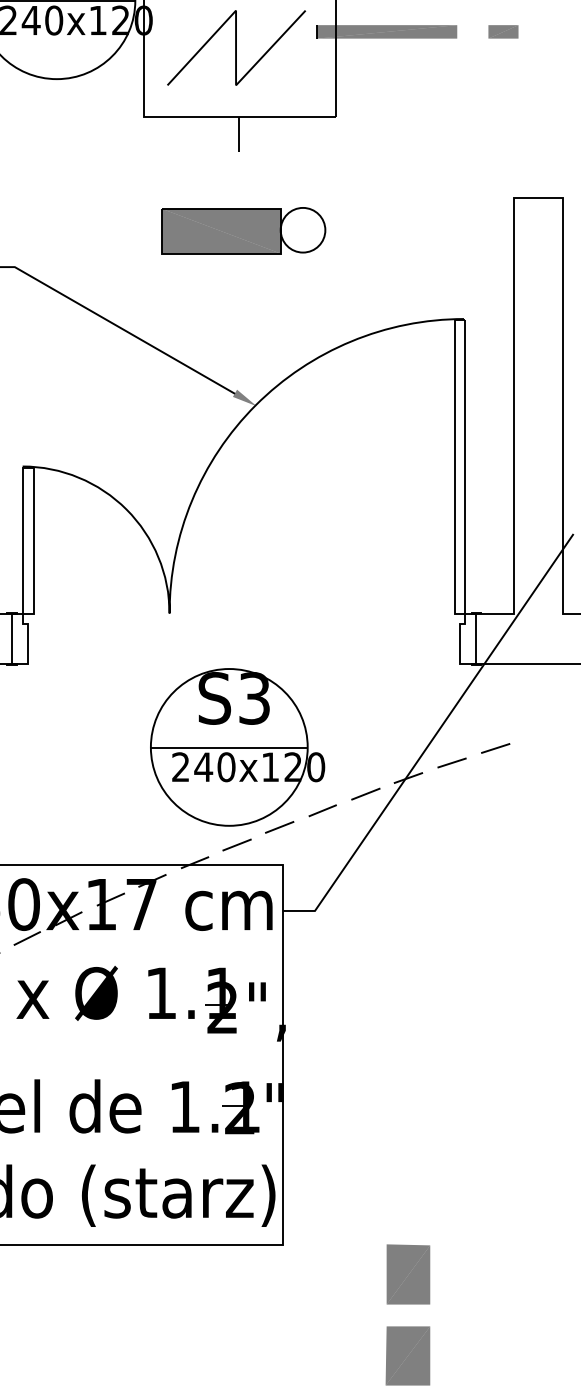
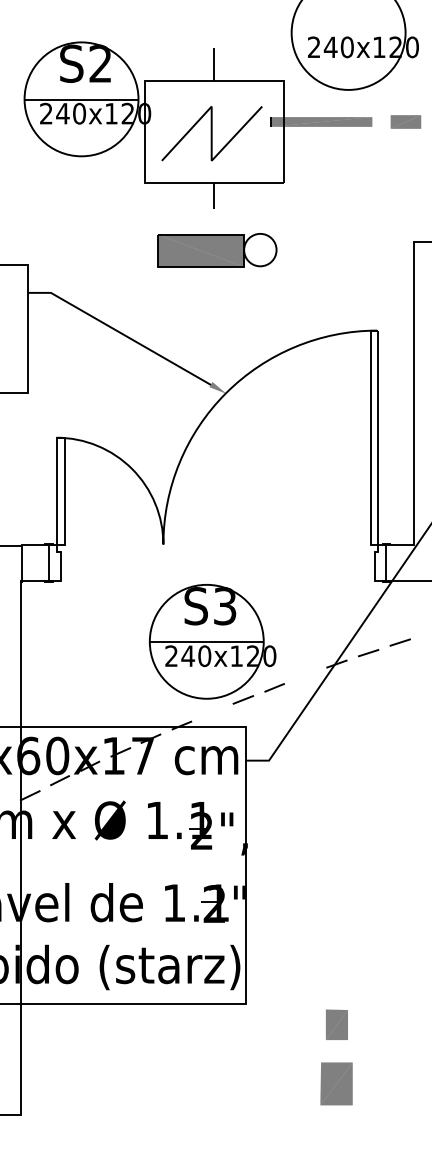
part: (502, 31) -> (405, 121), size x1.4
part: (244, 230) -> (217, 250), moved
line: (365, 793) -> (305, 675), removed
line: (237, 844) -> (212, 712), removed
part: (407, 1274) -> (336, 1024), size x0.7

